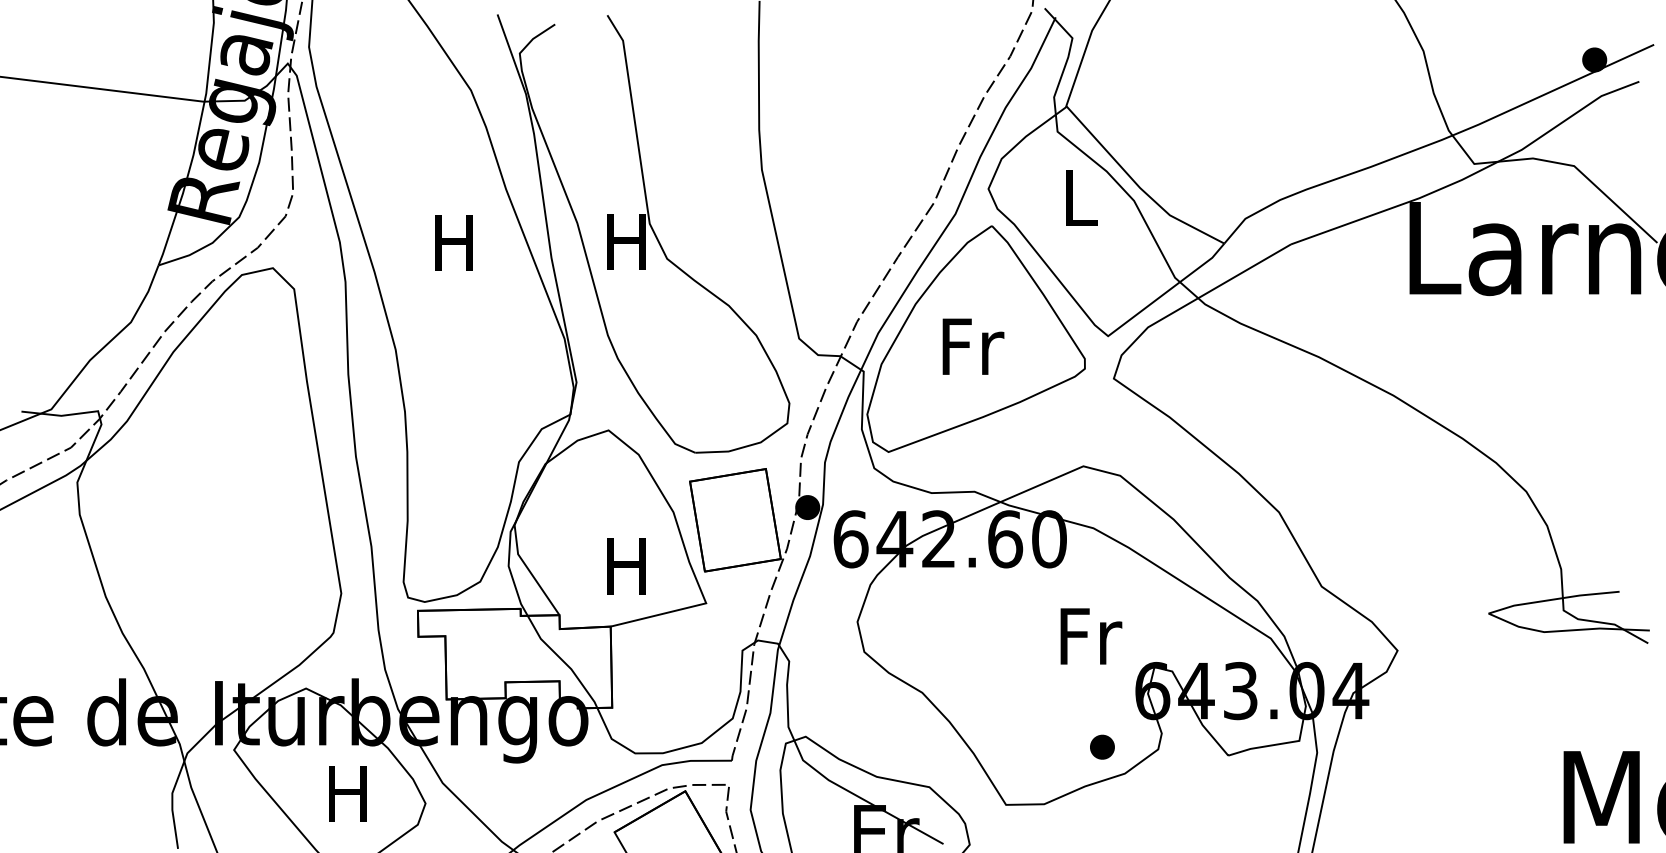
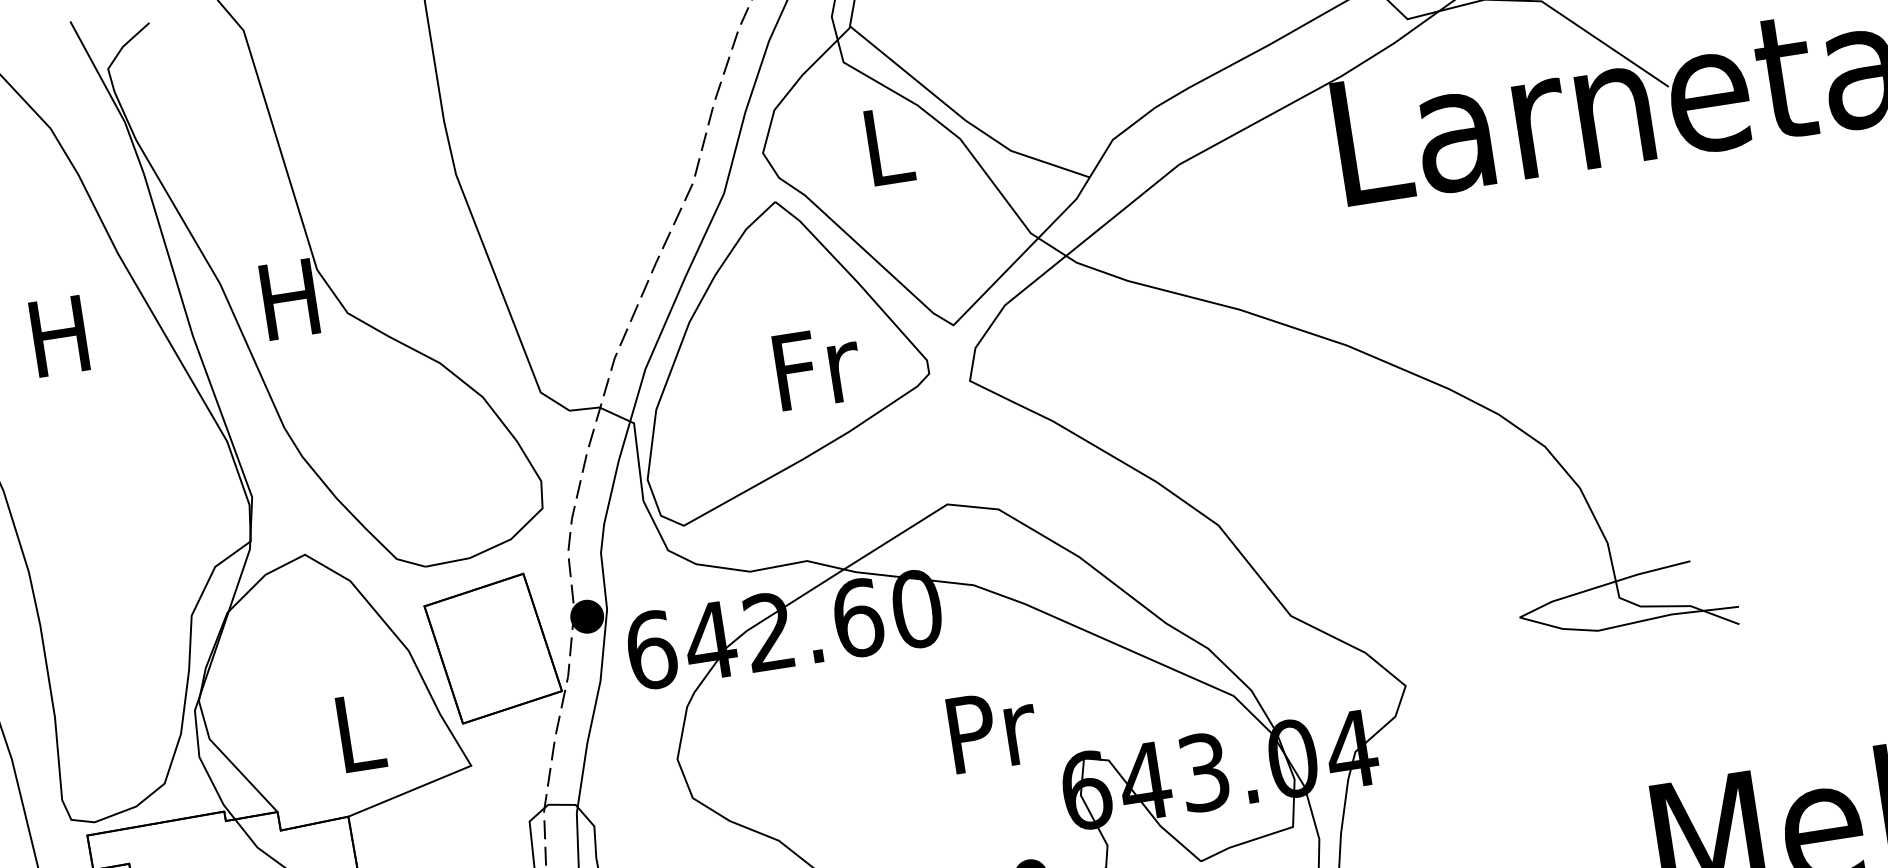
text: (973, 346) -> (818, 367), moved
text: (626, 566) -> (357, 733), H -> L
text: (1091, 636) -> (993, 730), Fr -> Pr

